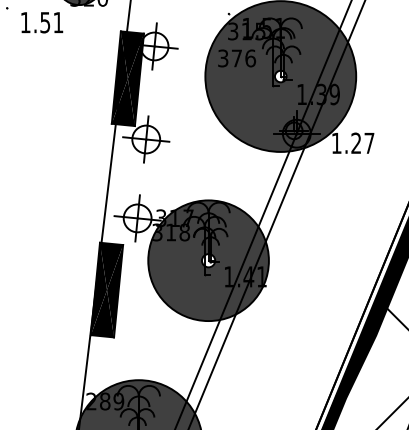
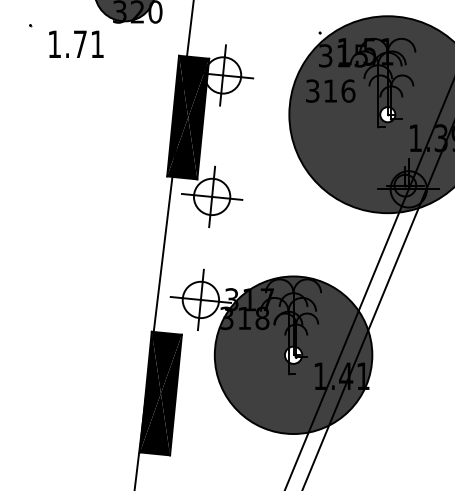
text: (45, 22) -> (80, 44), 1.51 -> 1.71
text: (236, 58) -> (329, 91), 376 -> 316

